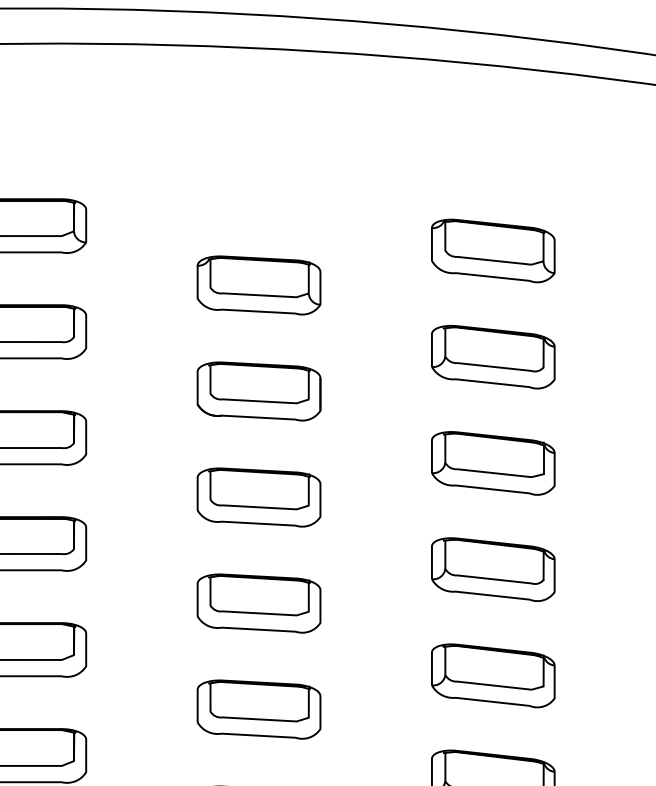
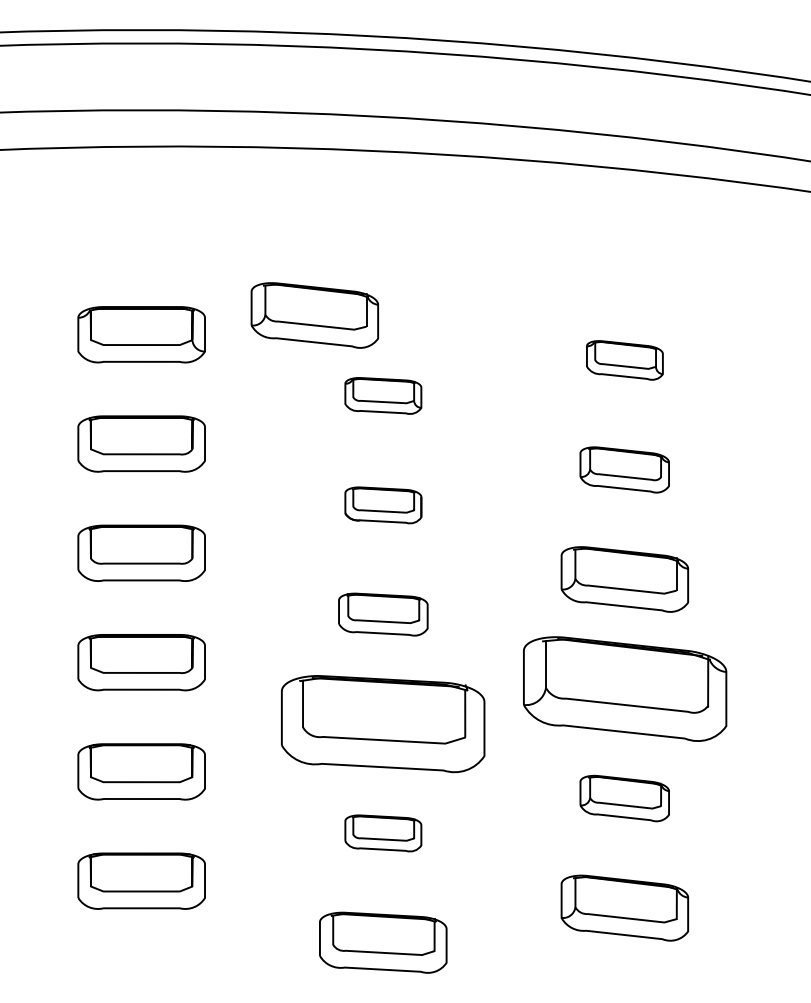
part: (192, 207) -> (314, 315), added
part: (492, 251) -> (624, 360), size x0.6
part: (259, 285) -> (383, 395), size x0.6
part: (492, 356) -> (624, 469), size x0.7
part: (259, 391) -> (383, 505), size x0.6
part: (259, 497) -> (383, 614), size x0.7
part: (492, 569) -> (624, 688), size x1.6
part: (259, 603) -> (383, 723), size x1.6
part: (492, 675) -> (624, 798), size x0.7
part: (259, 709) -> (383, 833), size x0.6

